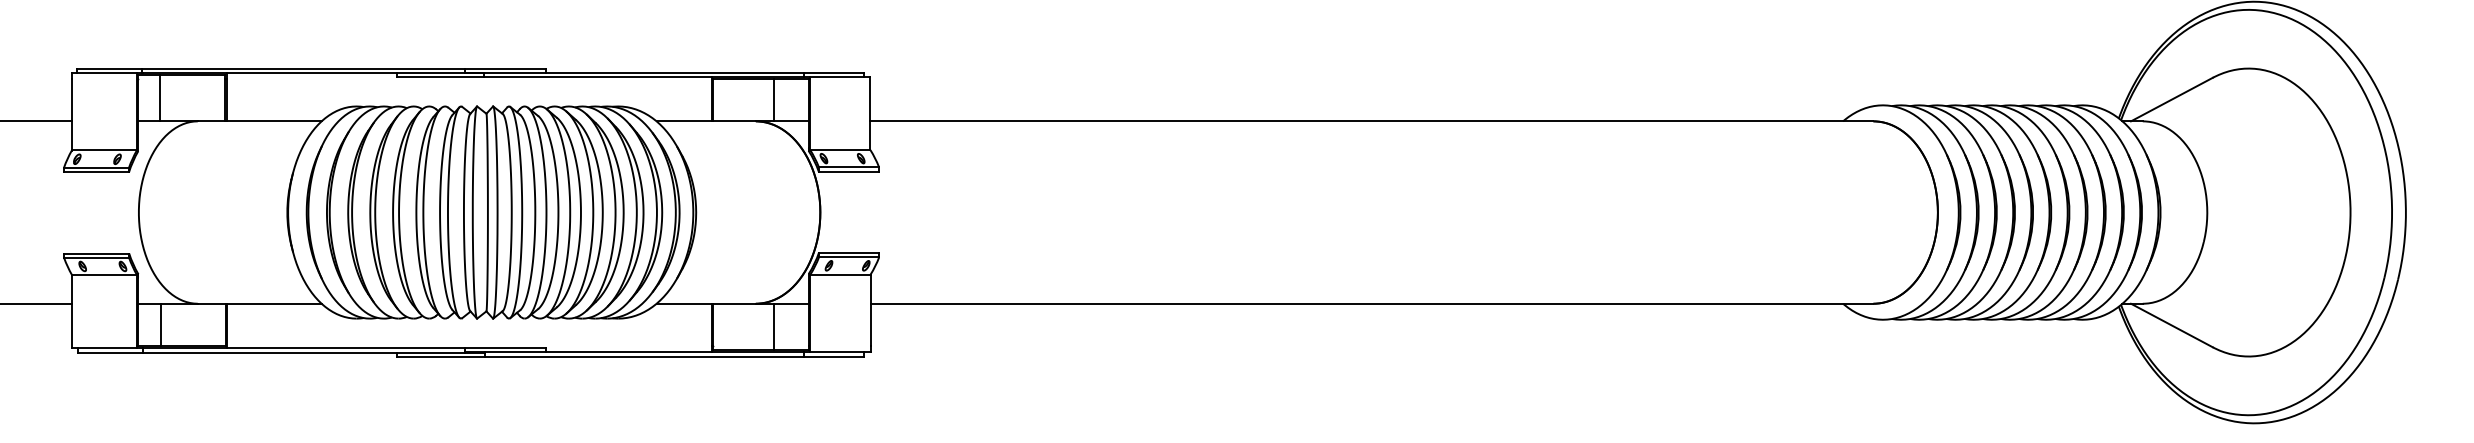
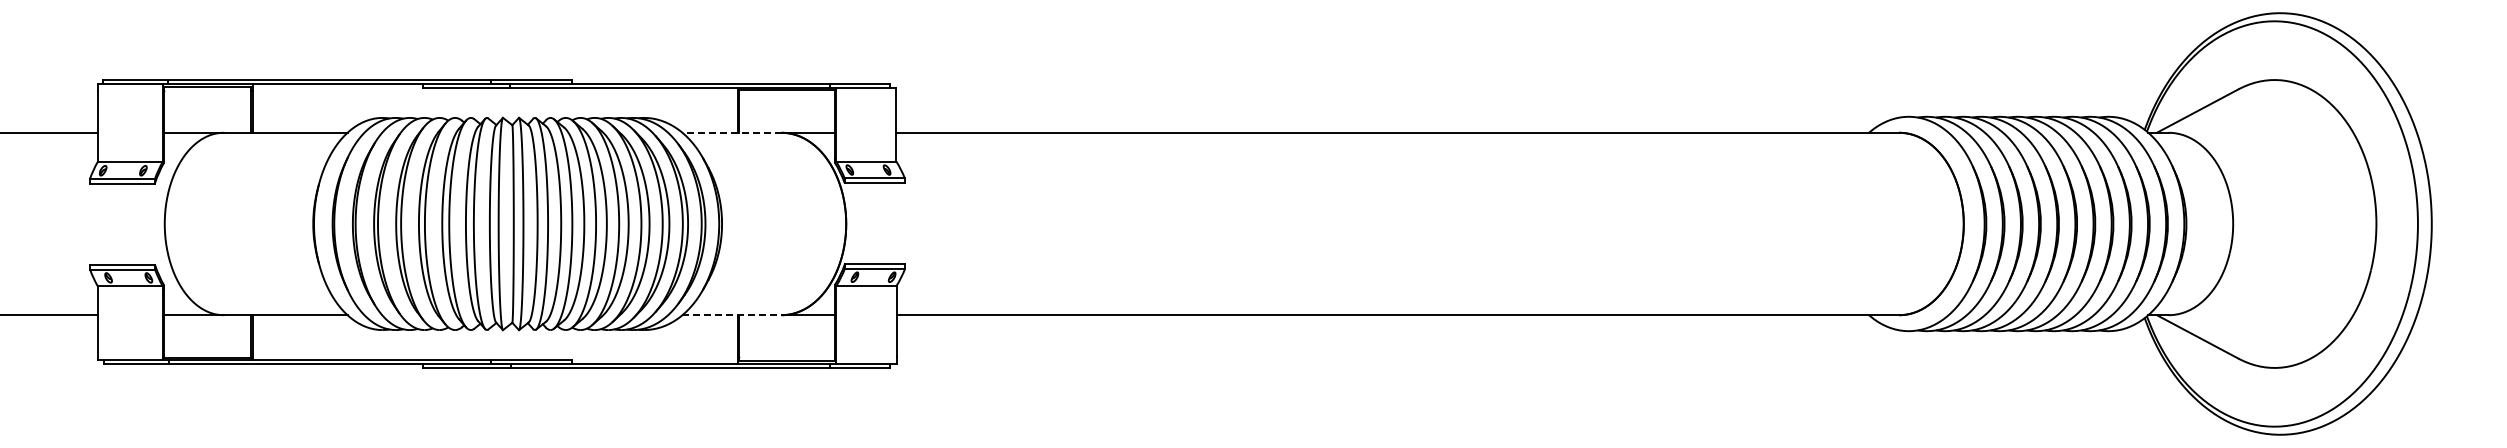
line: (160, 98) -> (186, 109), removed
line: (773, 100) -> (799, 111), removed
line: (706, 121) -> (732, 132), solid -> dashed
line: (706, 304) -> (732, 315), solid -> dashed
line: (160, 325) -> (186, 336), removed
line: (773, 327) -> (799, 338), removed

